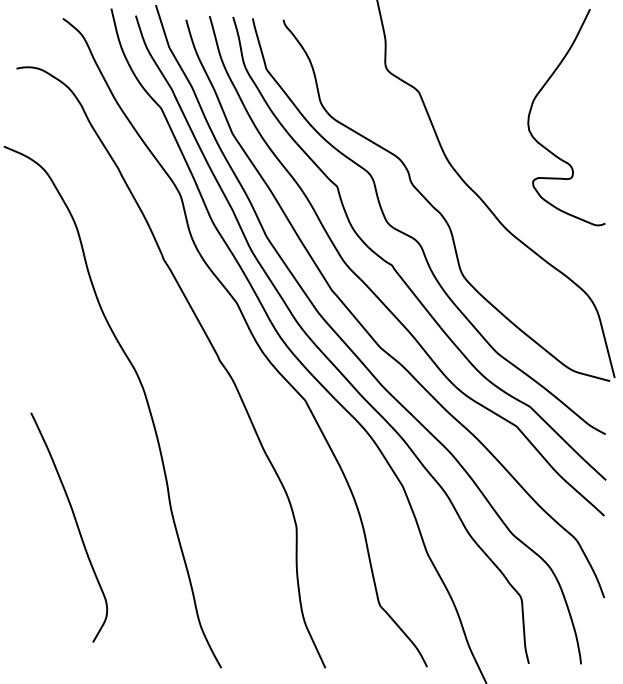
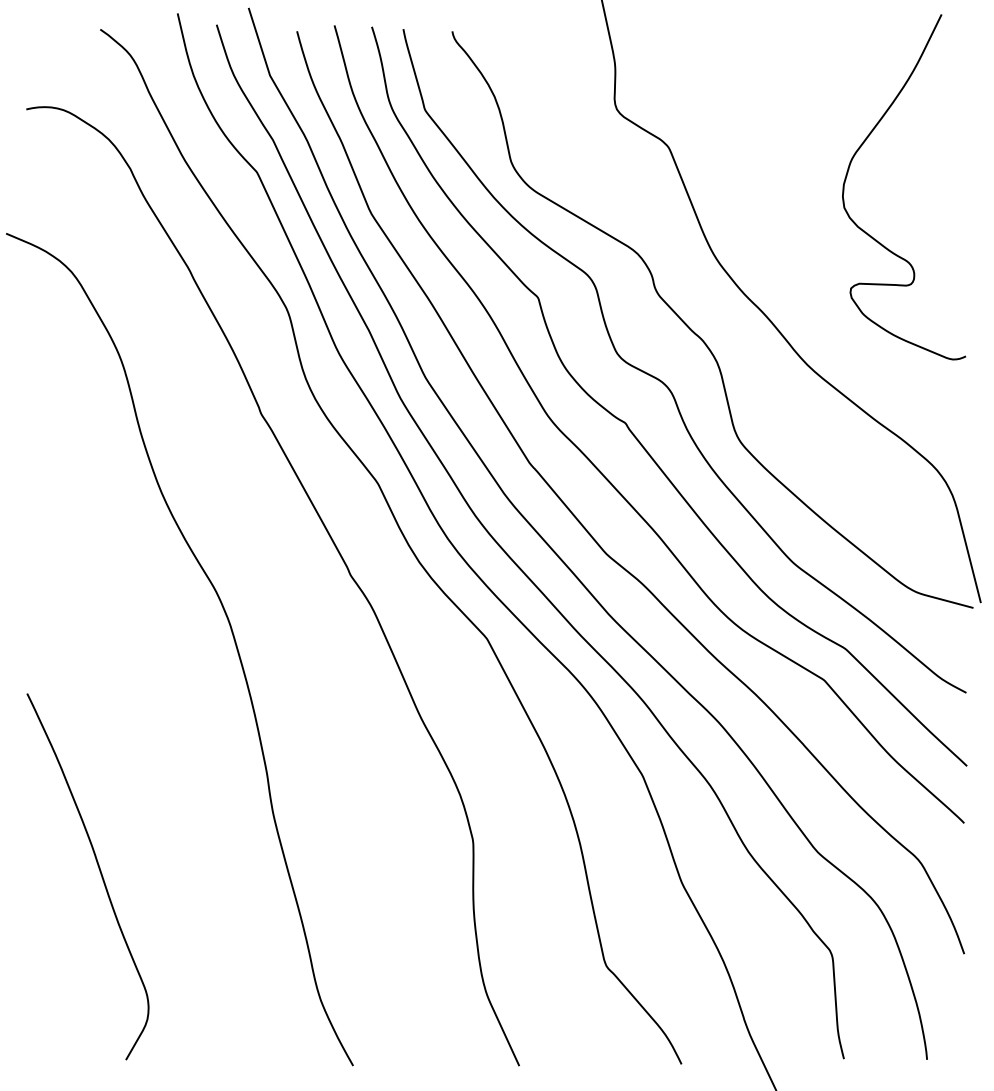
curve: (76, 526) -> (99, 875), moved

